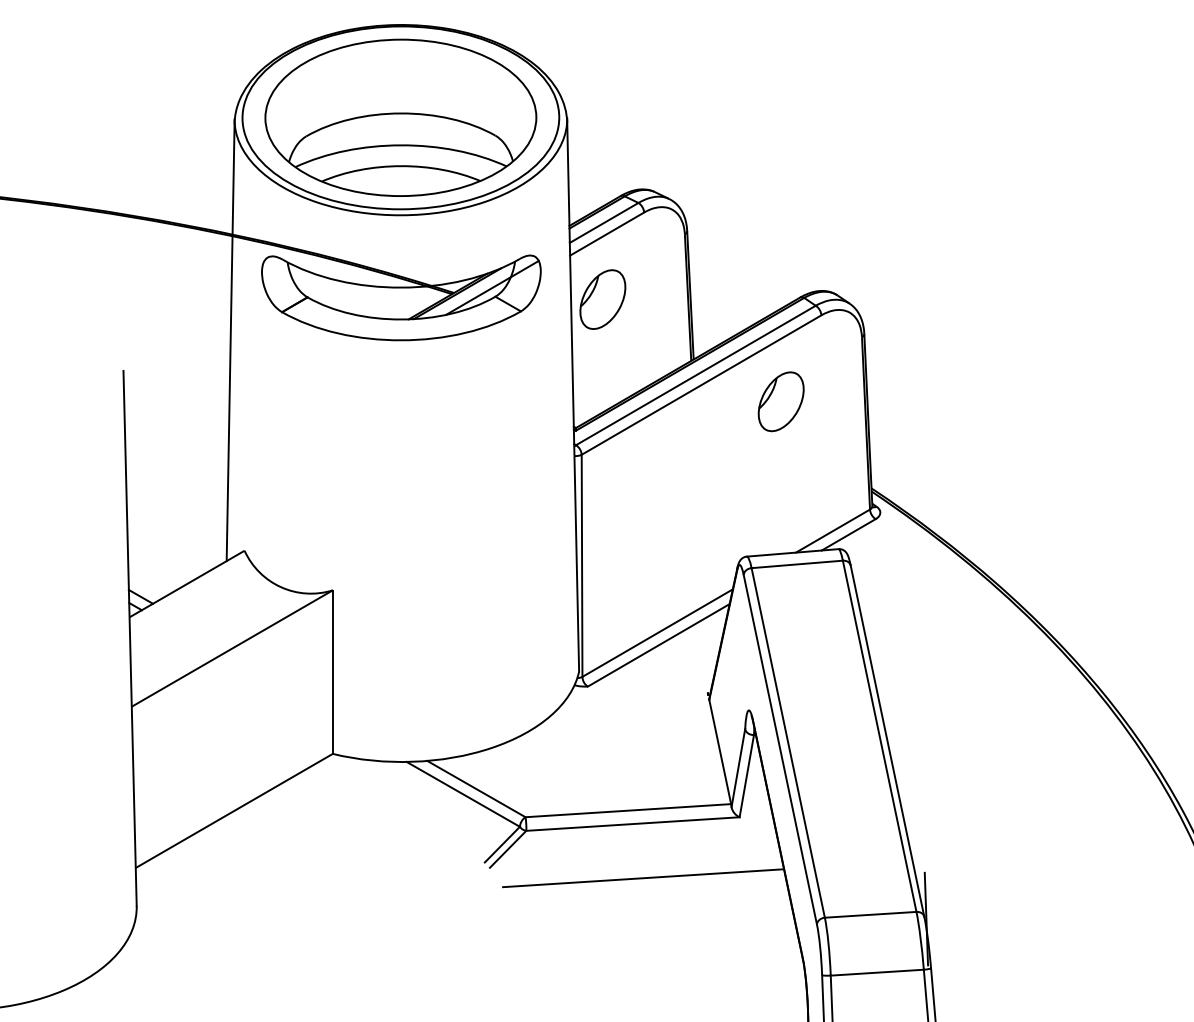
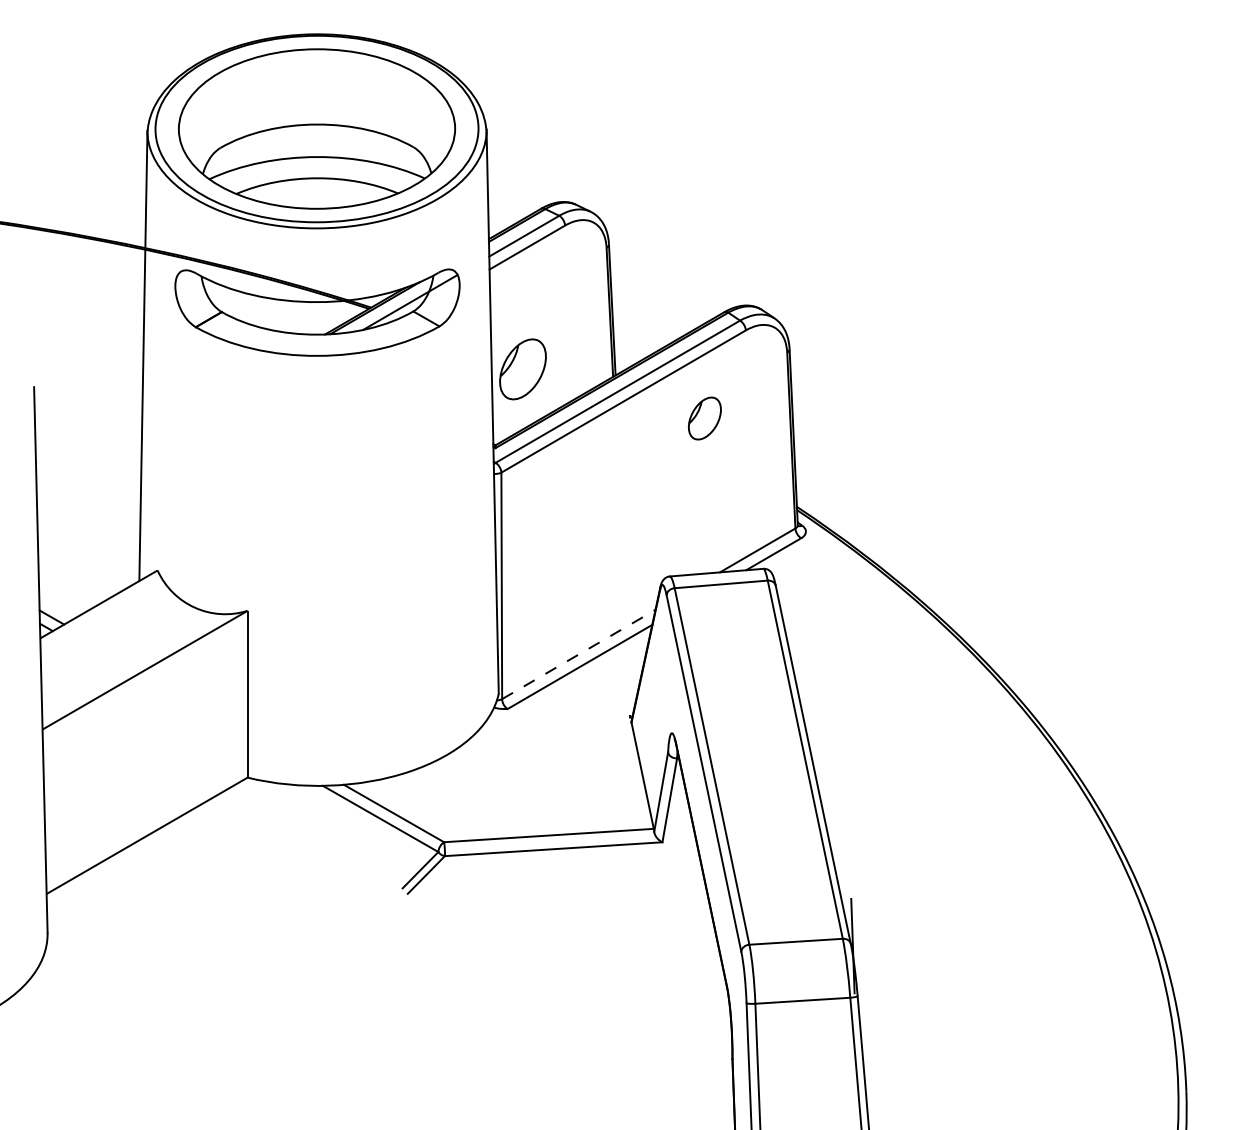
part: (602, 299) -> (522, 369), moved
part: (780, 401) -> (704, 418), size x0.7
line: (657, 633) -> (578, 654), solid -> dashed
line: (643, 878) -> (564, 904), removed

